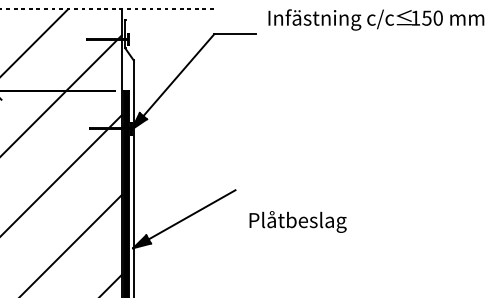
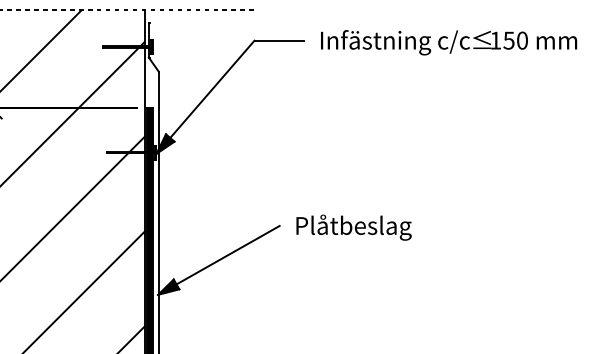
text: (376, 19) -> (449, 42), moved
text: (297, 221) -> (353, 227), moved

